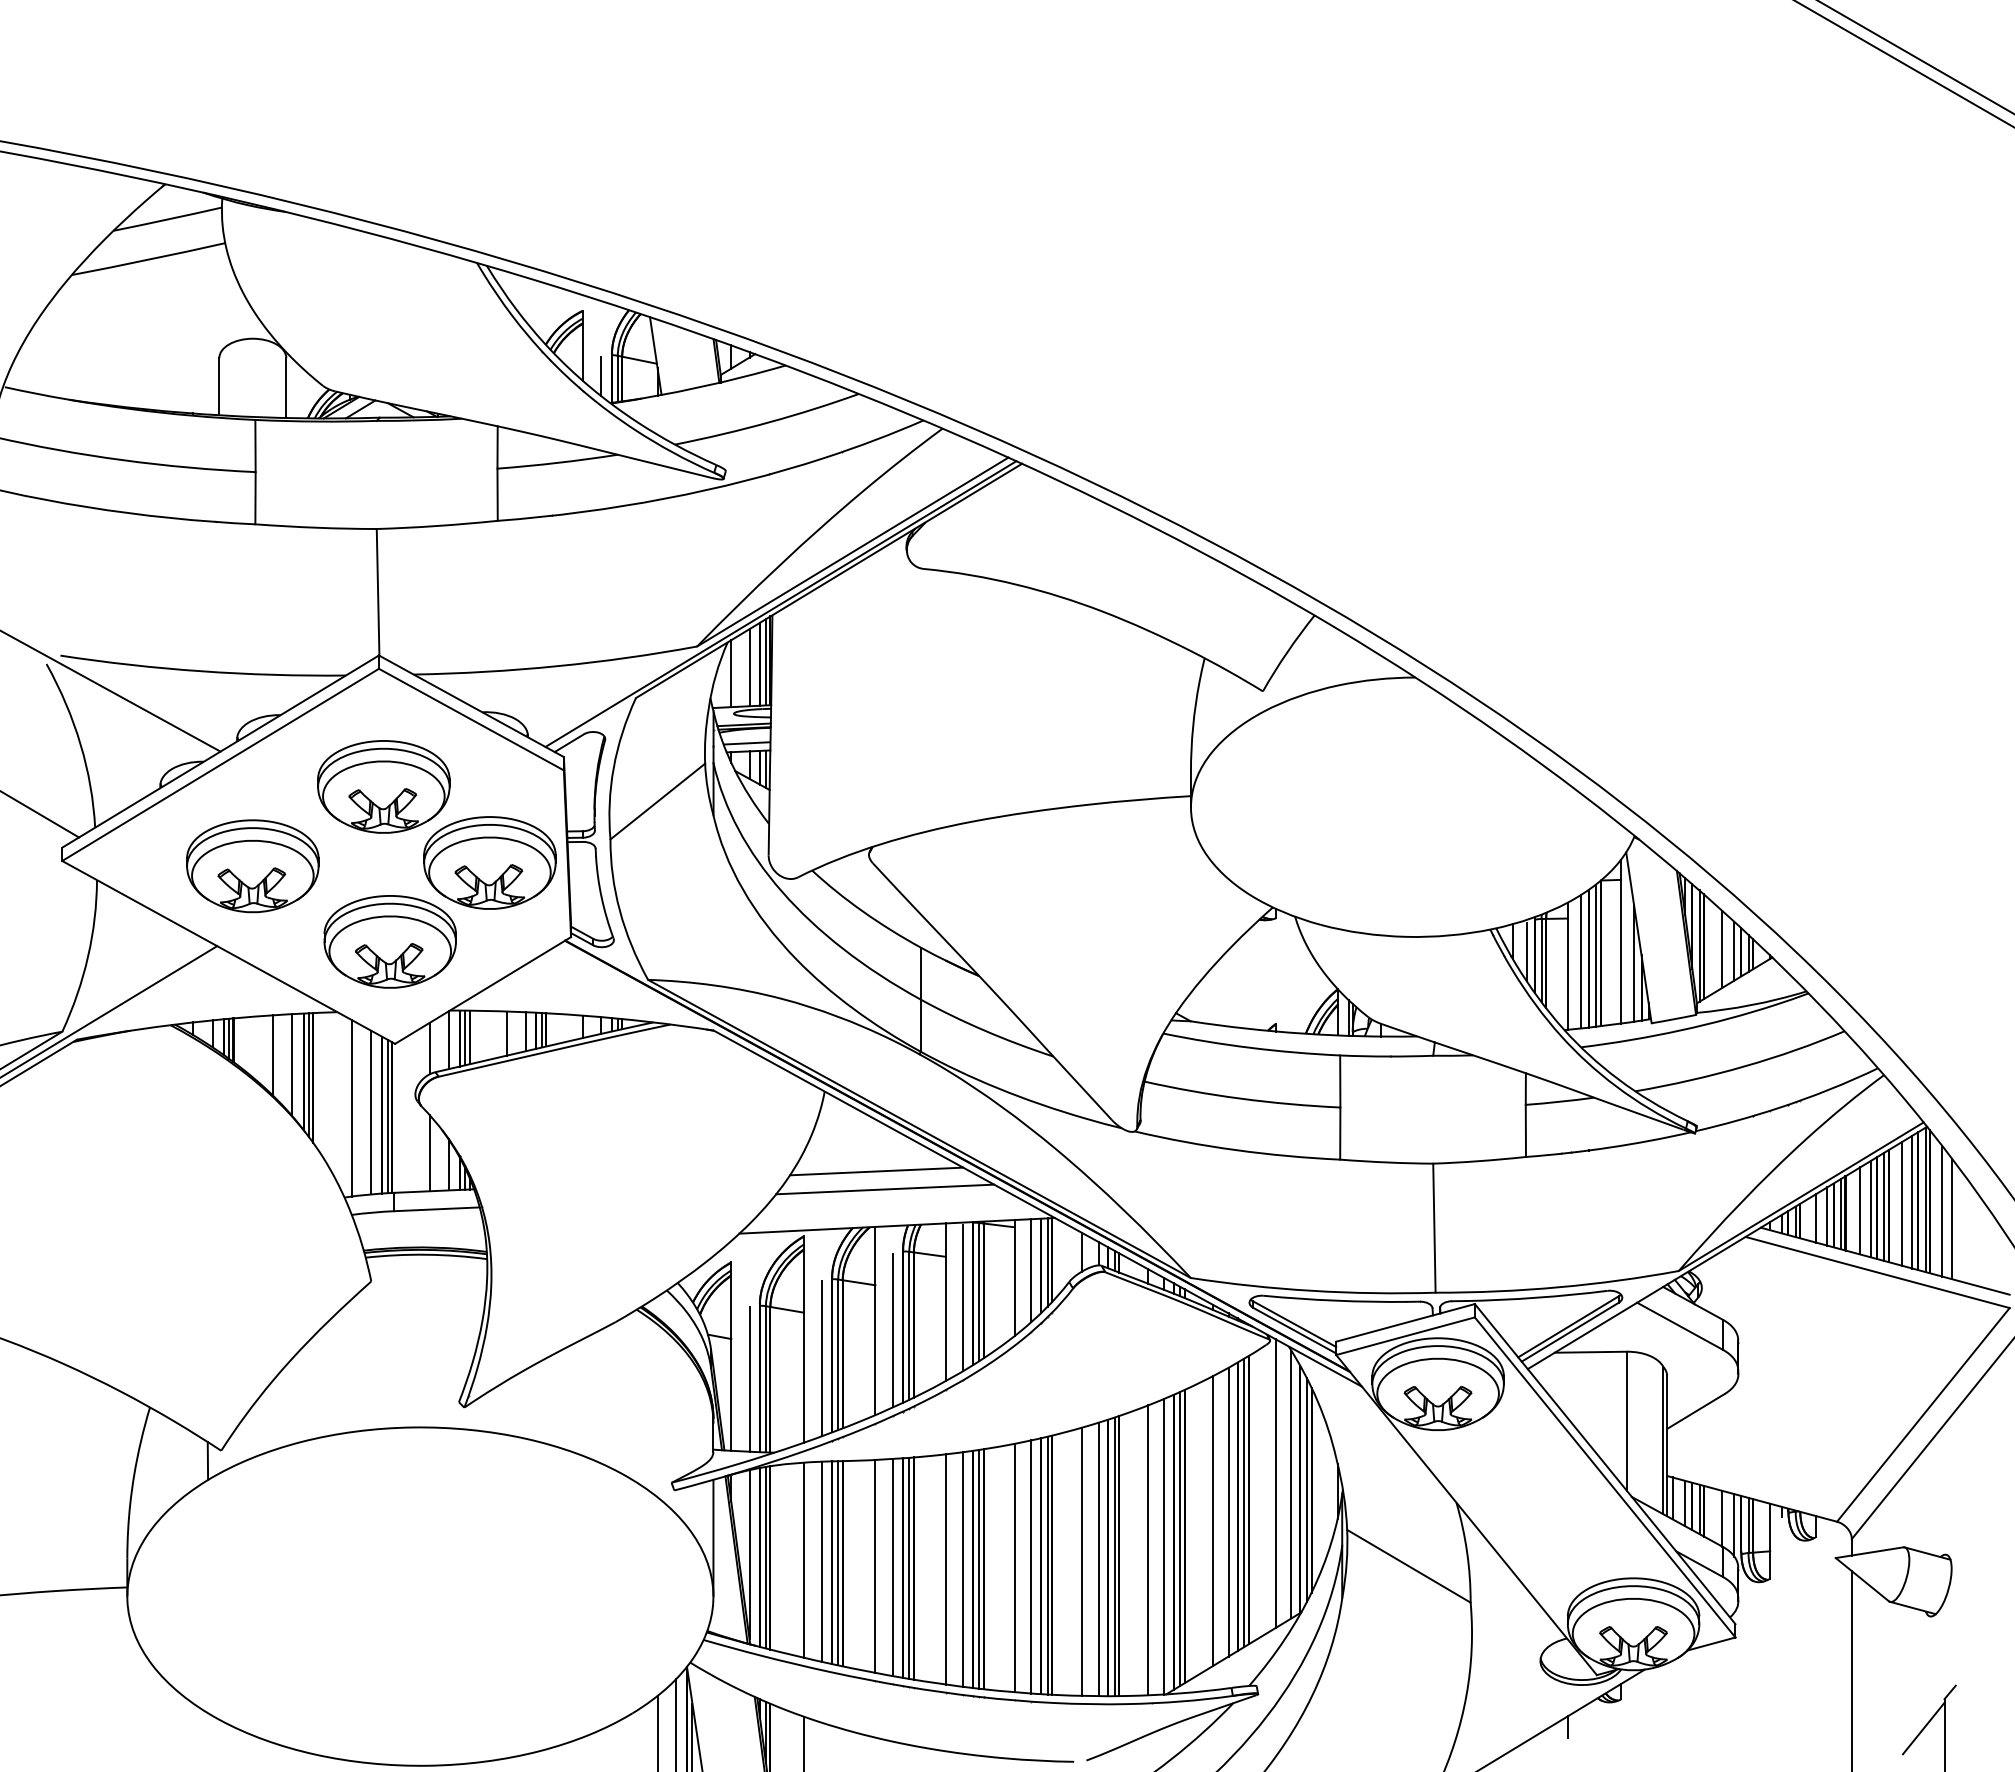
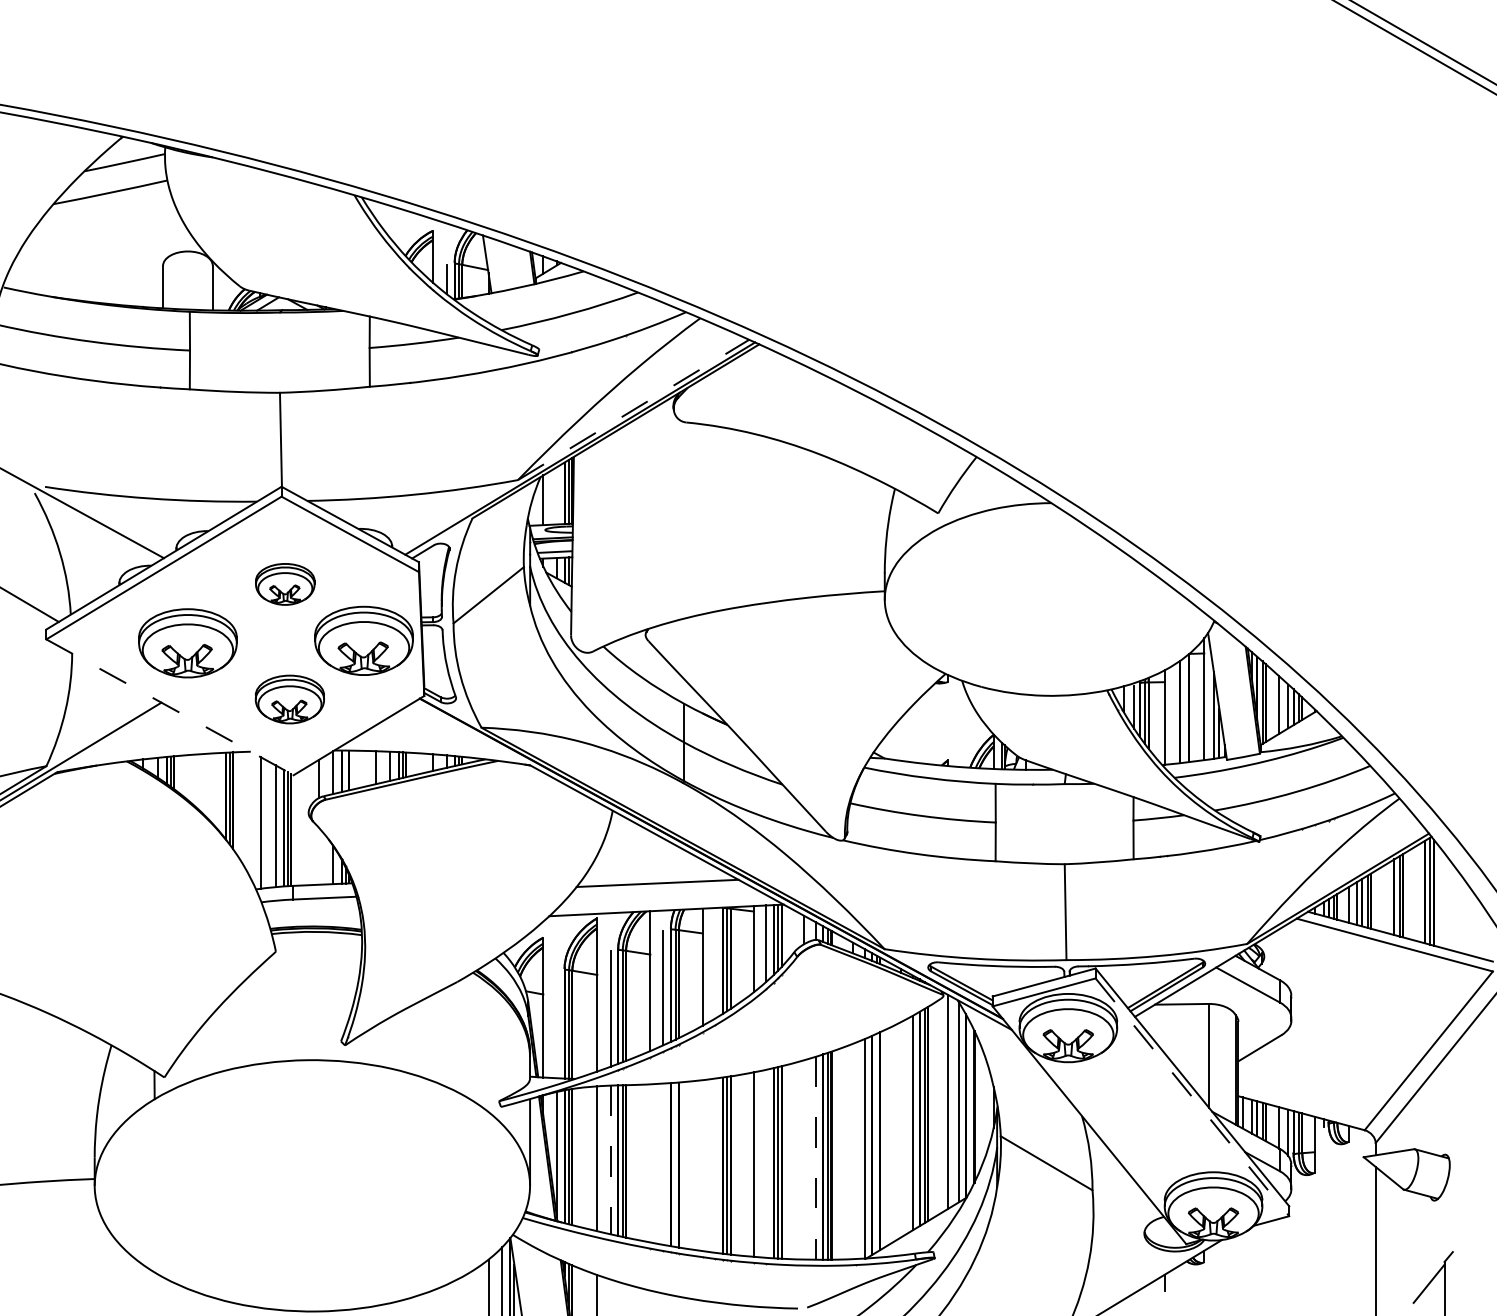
line: (853, 551) -> (634, 409), solid -> dashed
line: (749, 667) -> (556, 495), removed
part: (383, 786) -> (284, 584), size x0.6
part: (389, 941) -> (289, 699), size x0.7
line: (228, 952) -> (169, 707), solid -> dashed
line: (1596, 955) -> (1186, 709), removed
line: (1581, 961) -> (1174, 714), removed
line: (465, 1037) -> (345, 770), removed
line: (272, 1055) -> (202, 783), removed
line: (292, 1065) -> (217, 791), removed
line: (429, 1152) -> (319, 855), removed
line: (876, 1171) -> (651, 870), removed
line: (1912, 1201) -> (1420, 892), removed
line: (1902, 1203) -> (1413, 893), removed
line: (1870, 1208) -> (1389, 897), removed
line: (1860, 1210) -> (1382, 899), removed
line: (1942, 1211) -> (1443, 899), removed
line: (1952, 1218) -> (1450, 904), removed
line: (962, 1298) -> (715, 964), removed
line: (749, 1379) -> (556, 1024), removed
line: (1605, 1477) -> (1192, 1097), solid -> dashed
line: (1307, 1489) -> (971, 1106), removed
line: (1212, 1521) -> (900, 1130), removed
line: (1180, 1538) -> (877, 1142), removed
line: (1148, 1550) -> (853, 1151), removed
line: (1098, 1559) -> (816, 1158), solid -> dashed
line: (1082, 1561) -> (804, 1159), removed
line: (821, 1562) -> (610, 1160), solid -> dashed
line: (875, 1565) -> (650, 1162), removed
line: (1031, 1566) -> (766, 1163), removed
line: (893, 1567) -> (663, 1164), removed
line: (909, 1567) -> (675, 1164), removed
line: (945, 1569) -> (702, 1165), removed
line: (962, 1569) -> (715, 1165), removed

